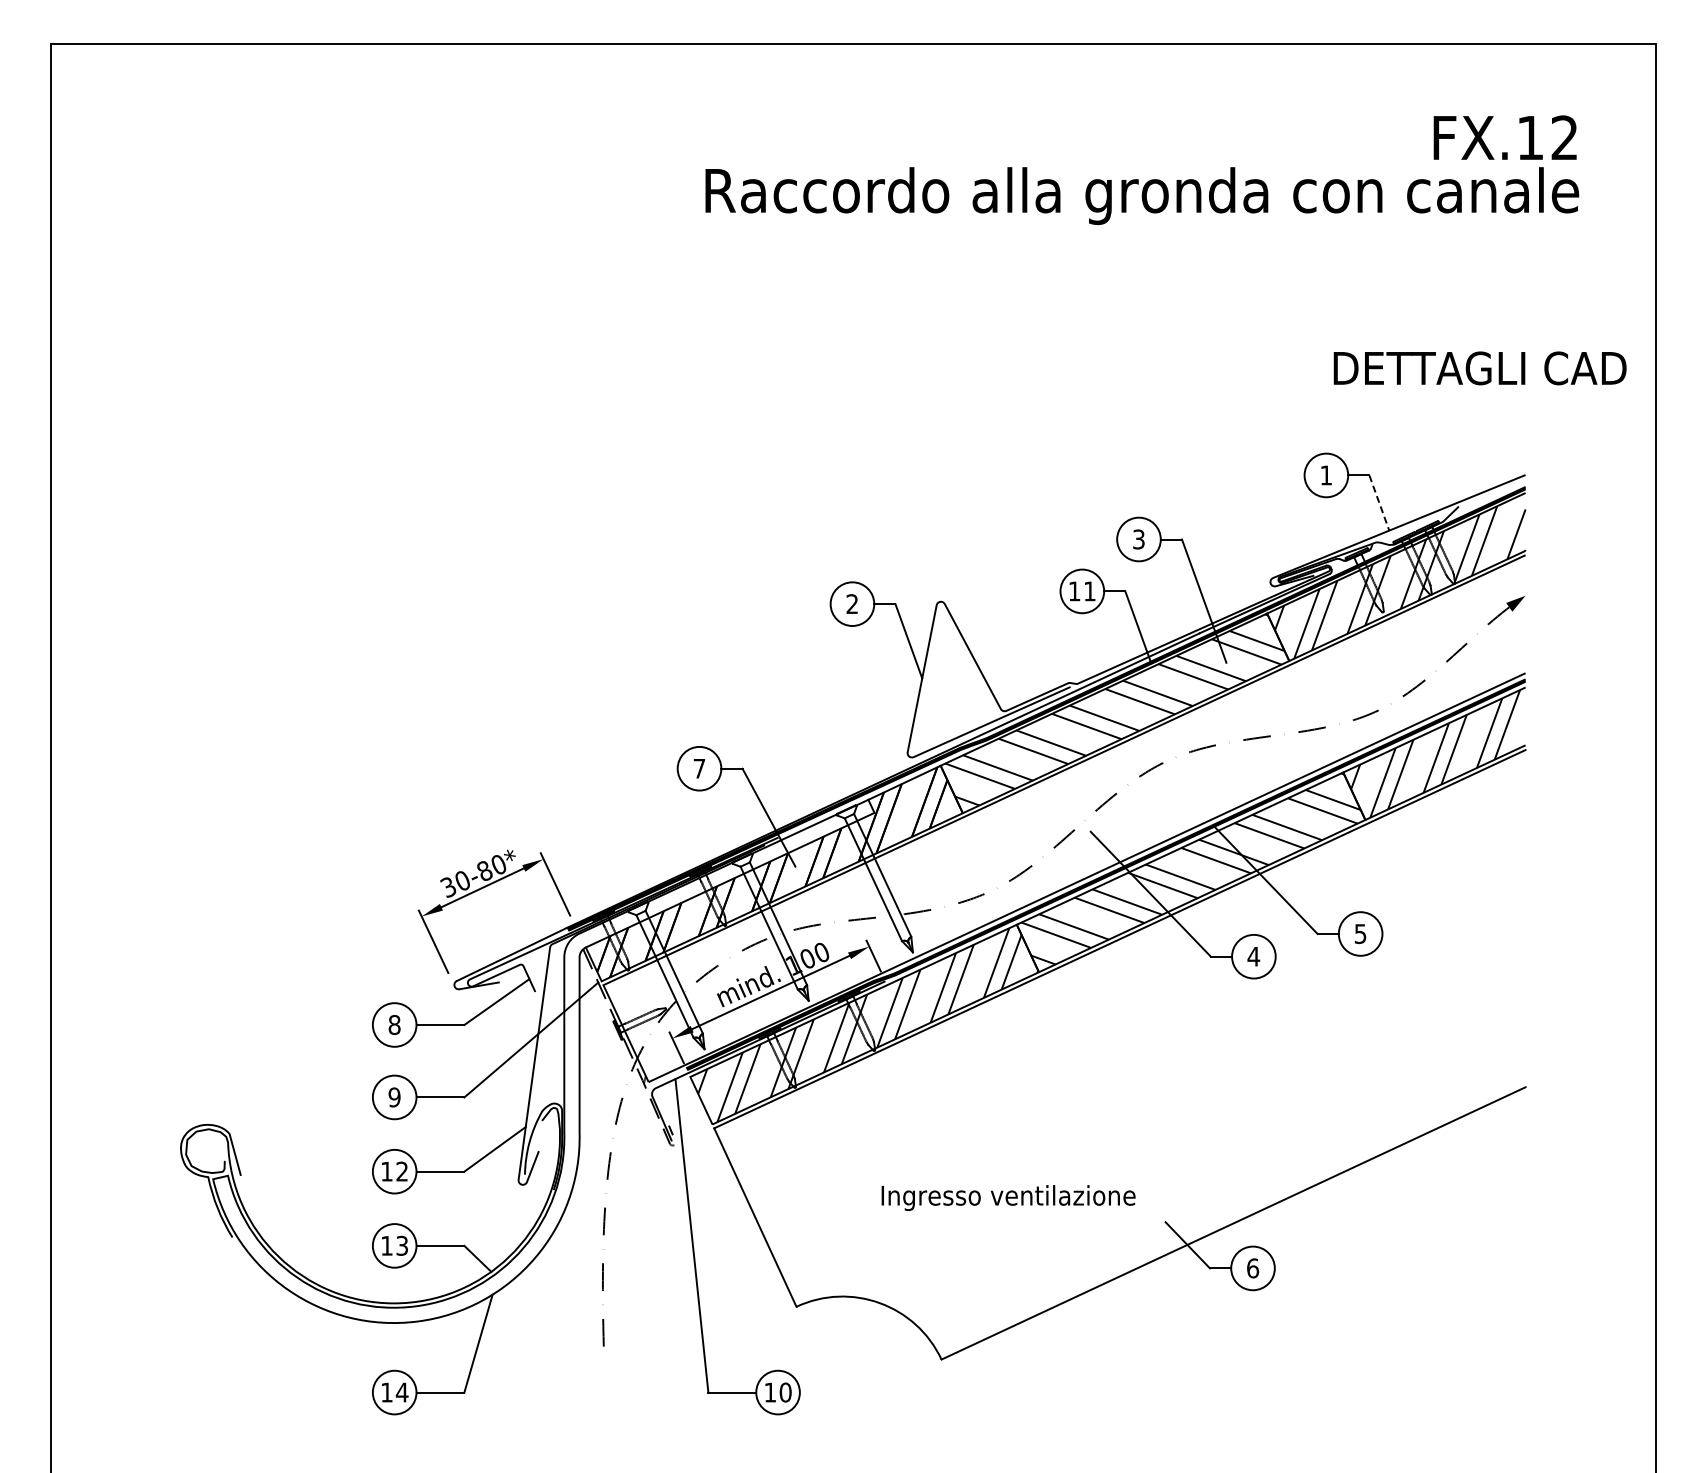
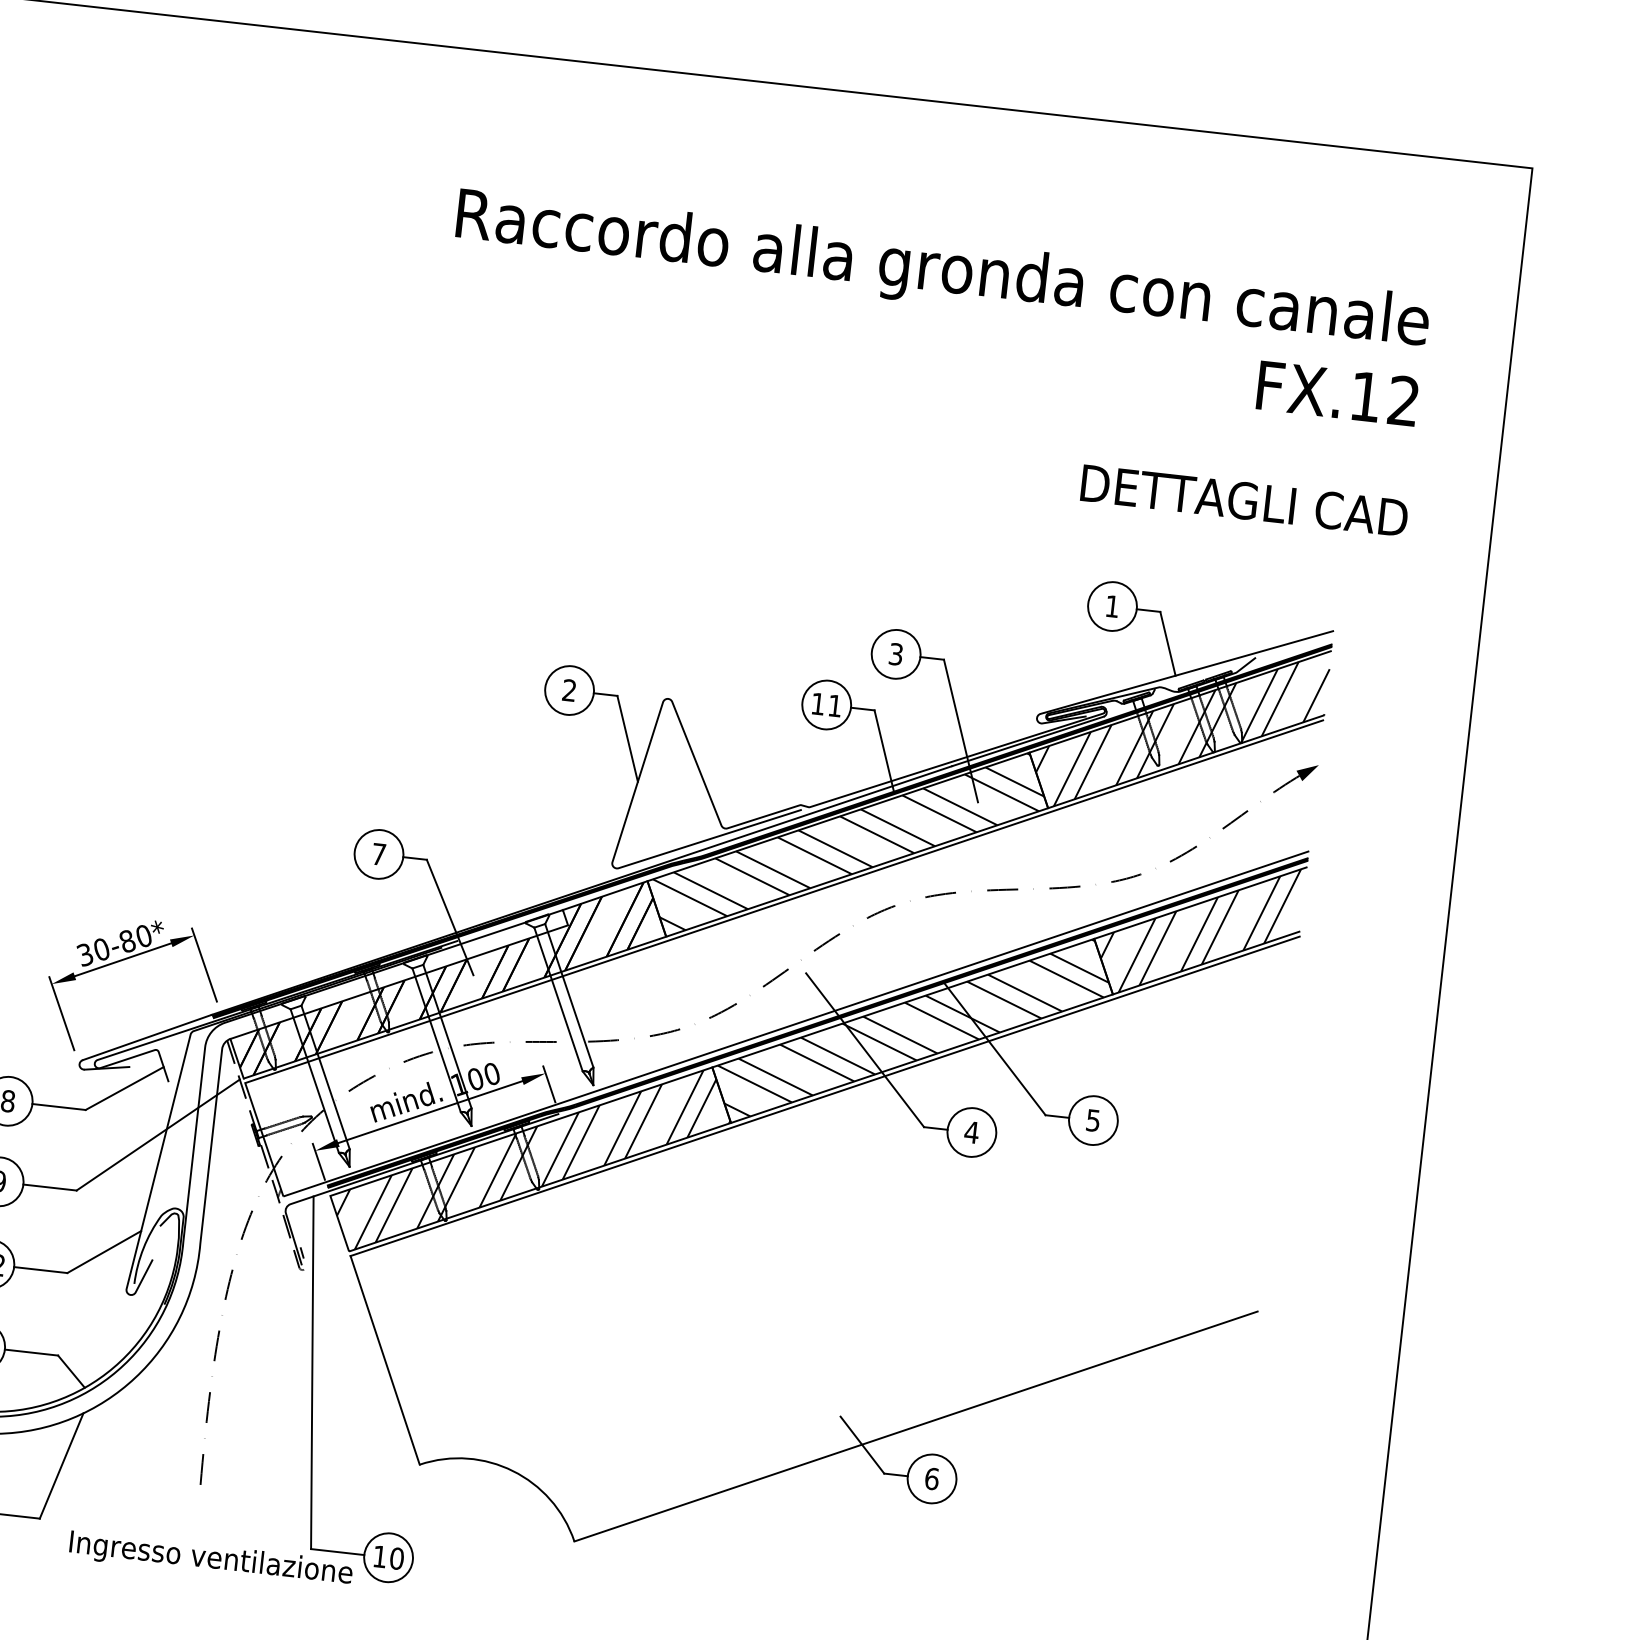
text: (1504, 137) -> (1336, 393), moved
text: (1479, 368) -> (1243, 500), moved
line: (1379, 503) -> (1168, 644), dashed -> solid
text: (1008, 1197) -> (211, 1559), moved

